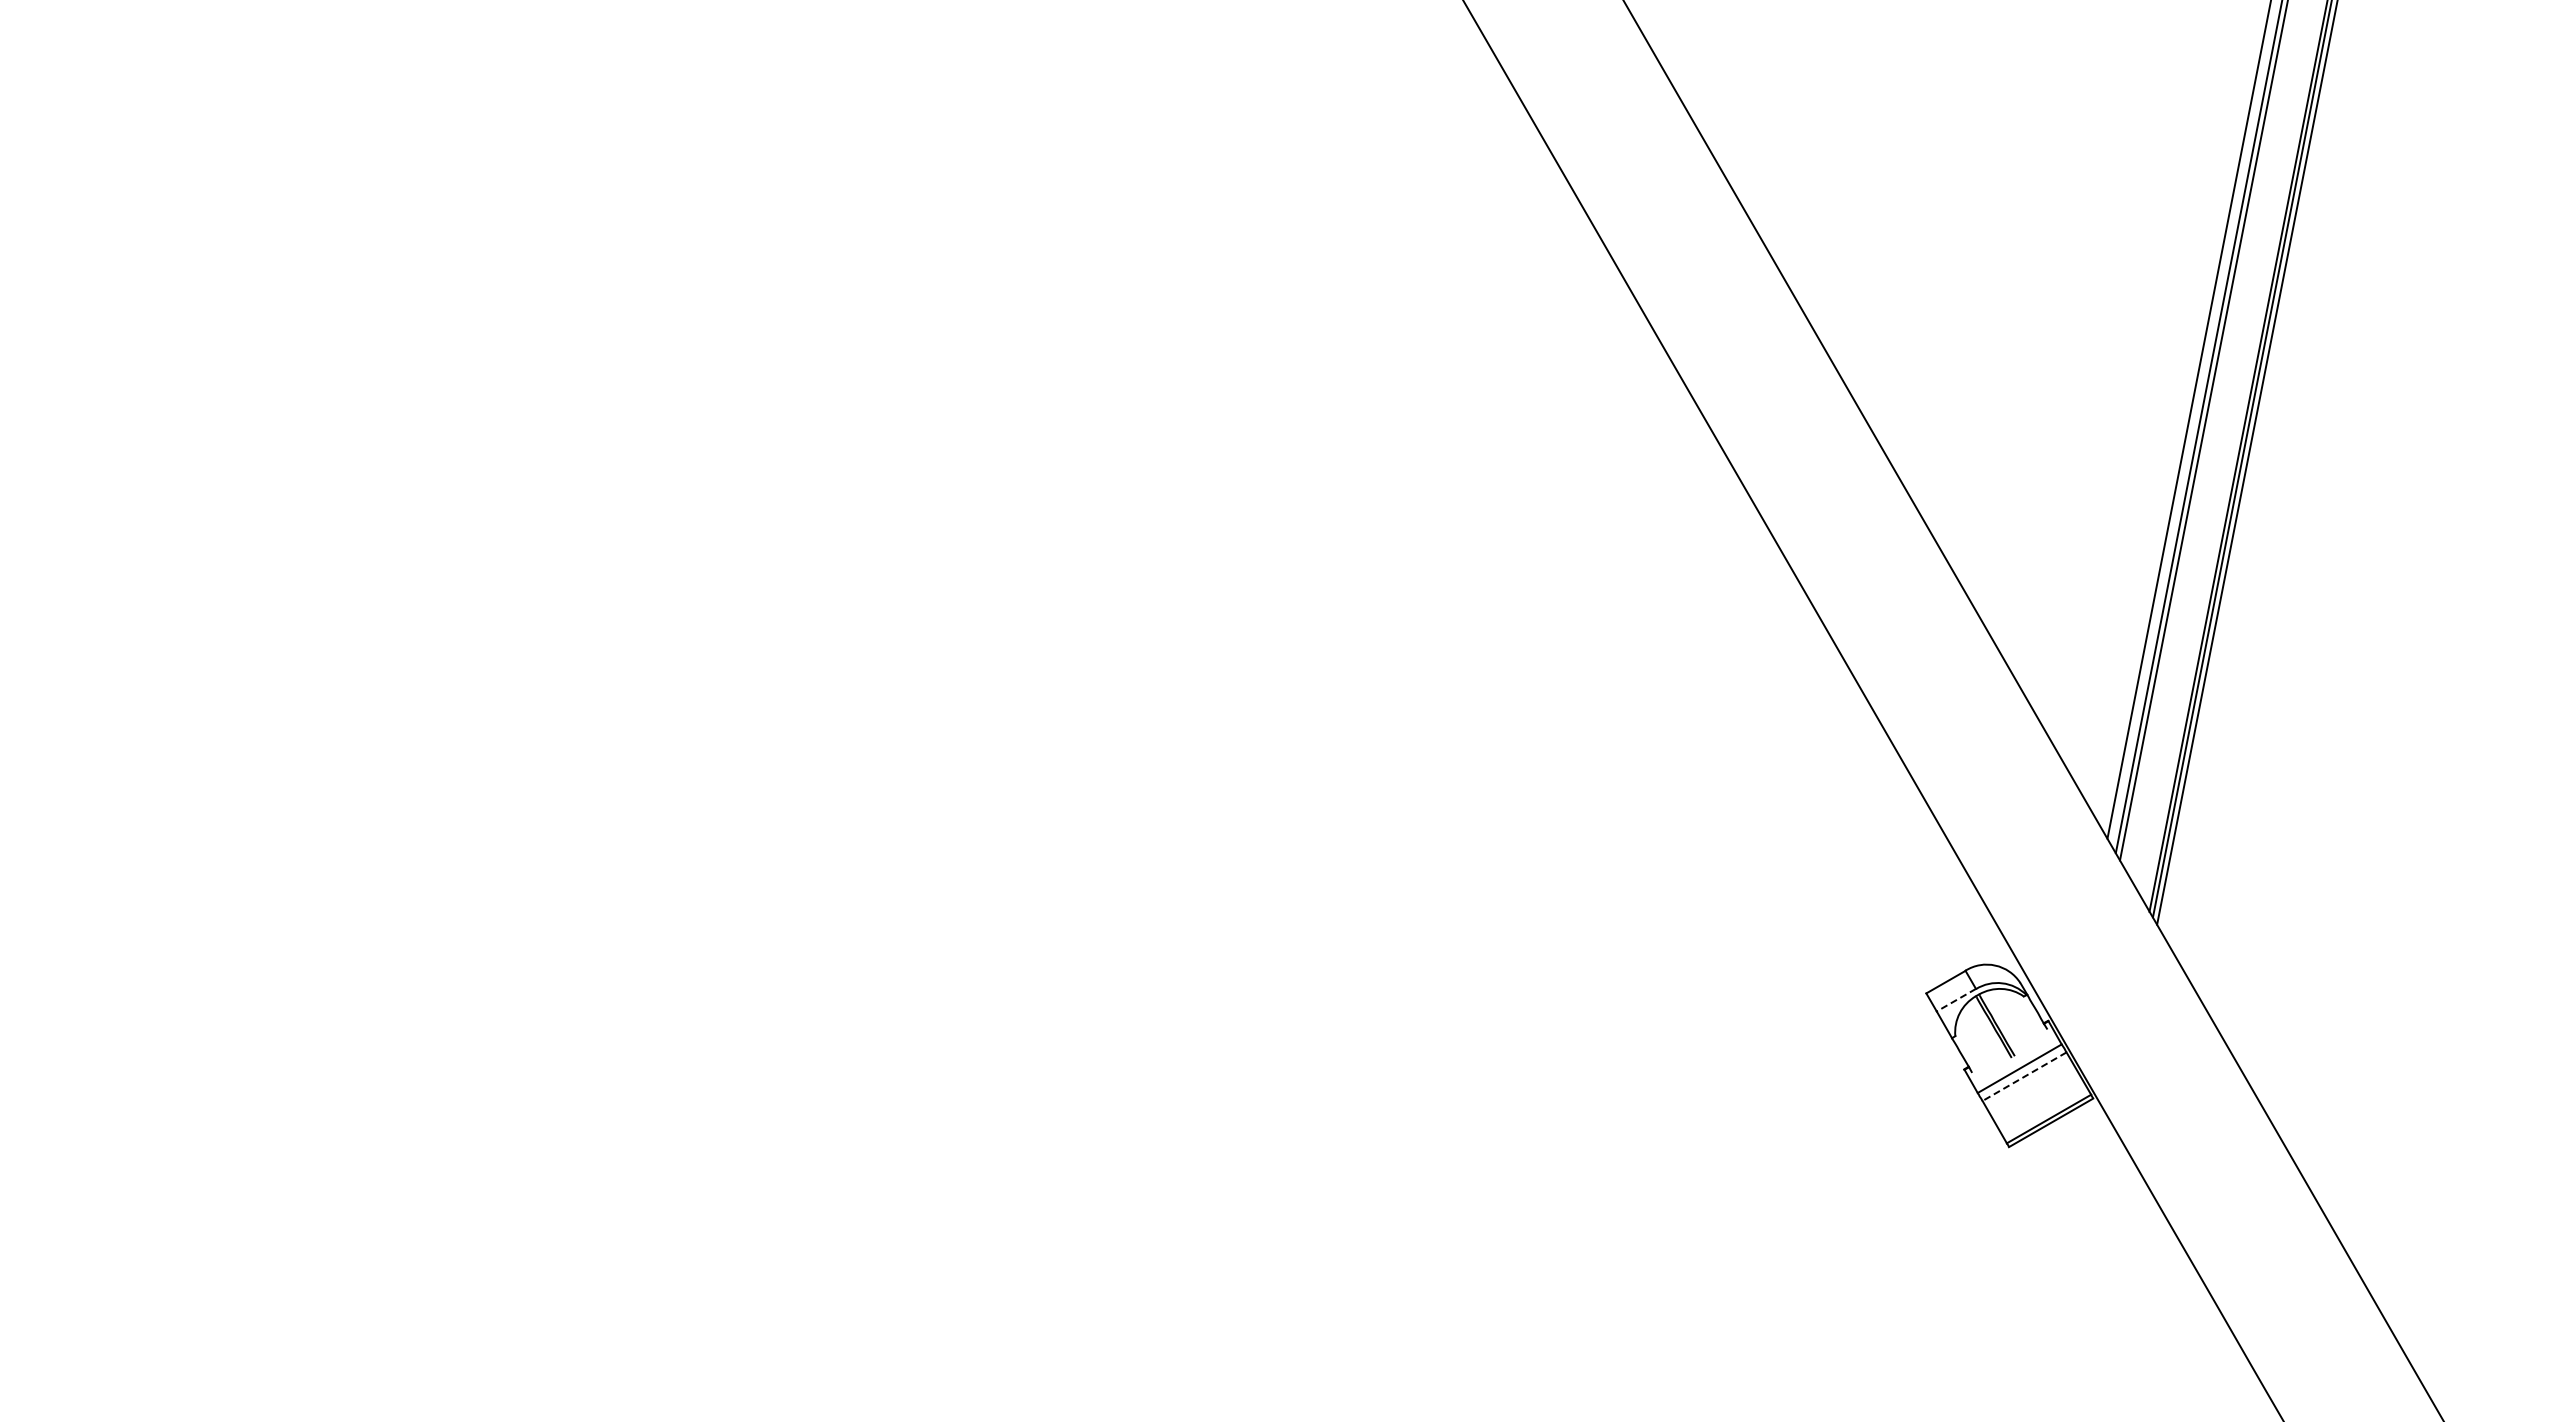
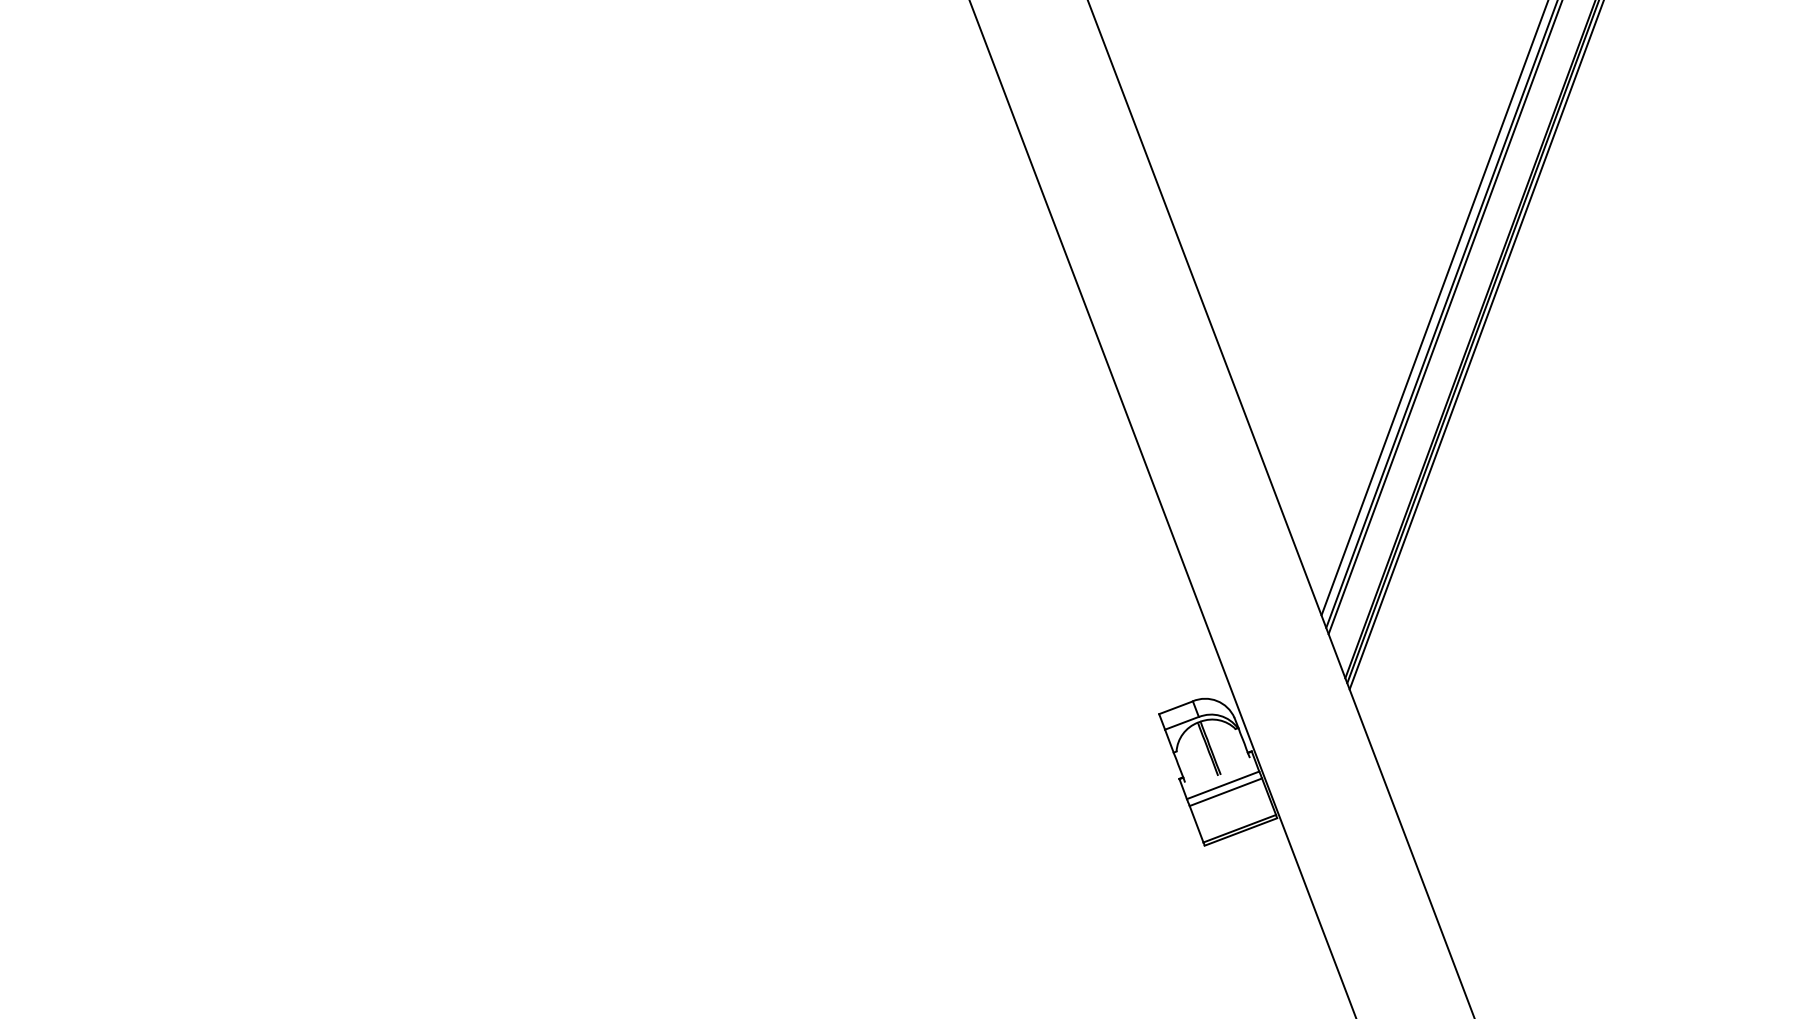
line: (1956, 1000) -> (1182, 723), dashed -> solid
line: (2024, 1076) -> (1225, 792), dashed -> solid

